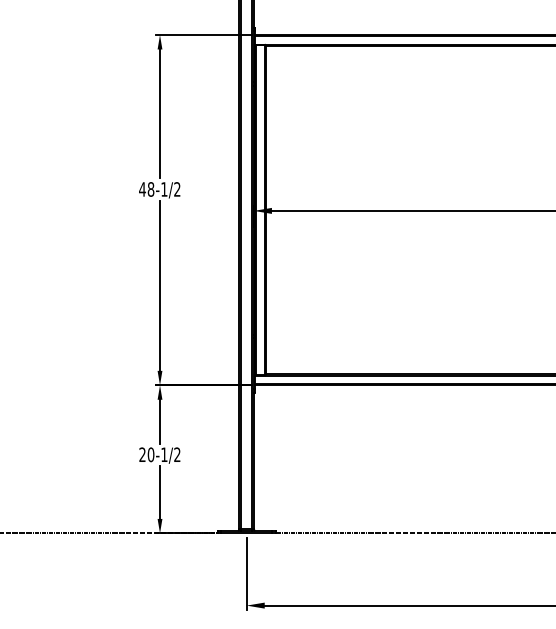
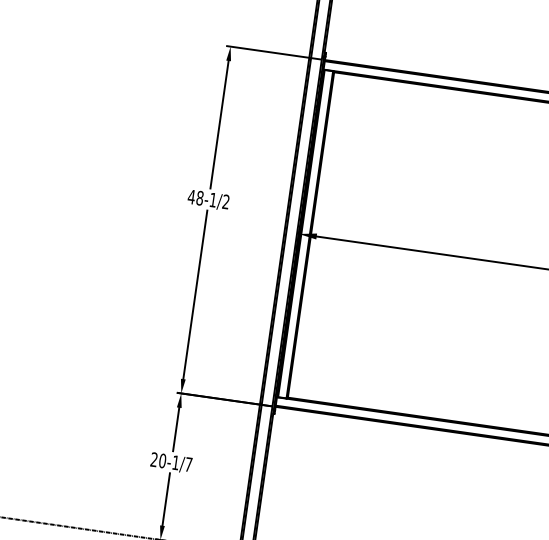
text: (177, 454) -> (188, 464), 20-1/2 -> 20-1/7

